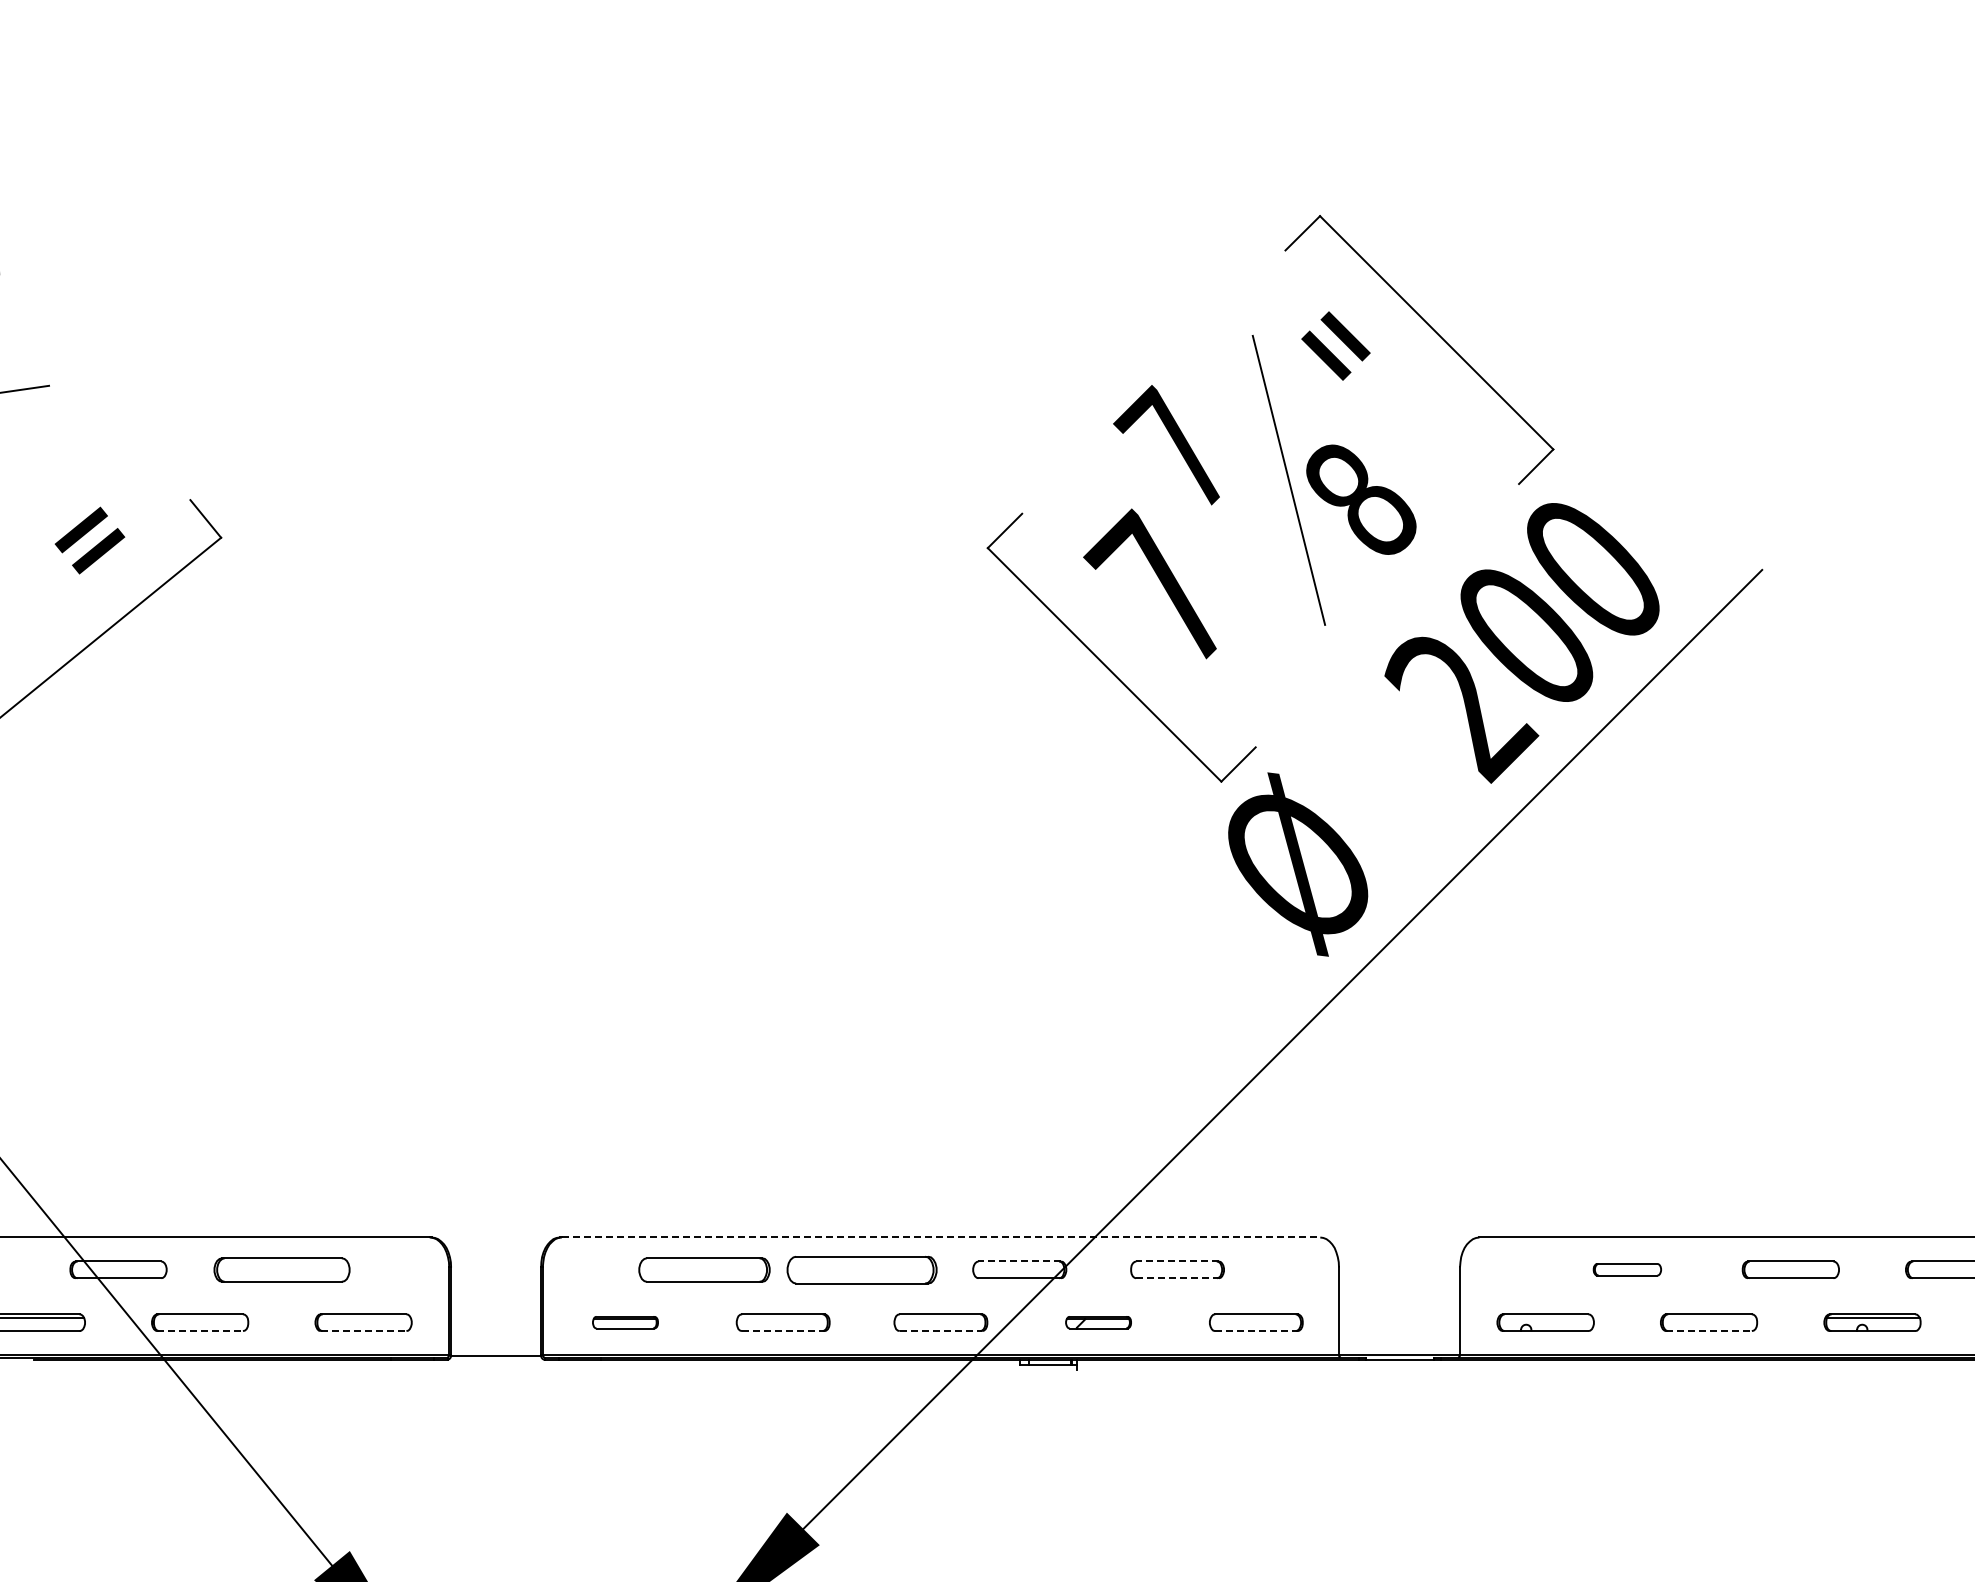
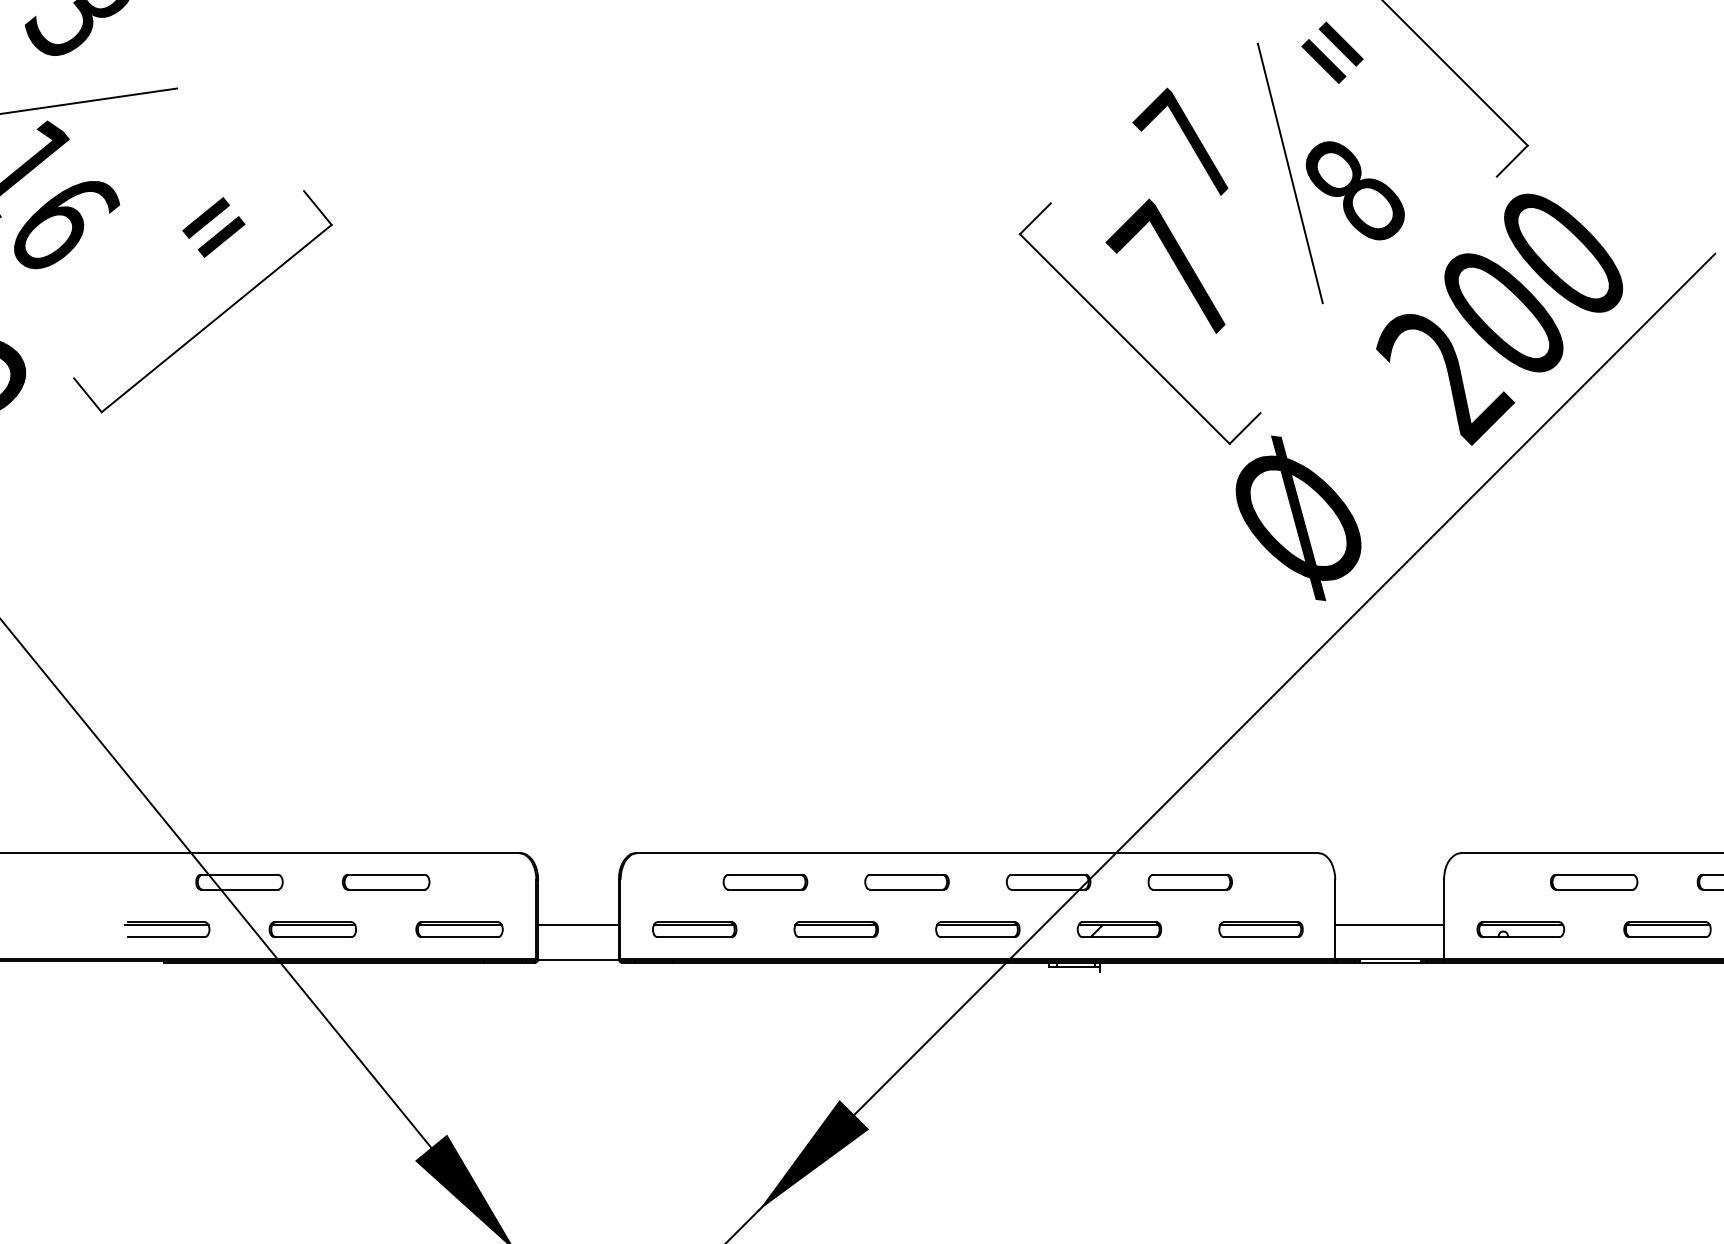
line: (941, 1237) -> (978, 853), dashed -> solid
line: (1019, 1261) -> (1048, 874), dashed -> solid
line: (1176, 1261) -> (1189, 874), dashed -> solid
part: (281, 1269) -> (385, 881), size x0.71
part: (703, 1269) -> (764, 881), size x0.71
part: (861, 1269) -> (906, 881), size x0.62
part: (1627, 1269) -> (1594, 881), size x1.43
line: (1177, 1278) -> (1190, 889), dashed -> solid
line: (200, 1317) -> (313, 924), added
line: (364, 1317) -> (460, 924), added
line: (496, 1317) -> (578, 924), added
line: (782, 1317) -> (835, 924), added
line: (939, 1317) -> (976, 924), added
line: (1255, 1317) -> (1260, 924), added
line: (1399, 1317) -> (1389, 924), added
line: (1546, 1317) -> (1521, 924), added
line: (1709, 1317) -> (1667, 924), added
part: (625, 1322) -> (694, 929), size x1.43
part: (1098, 1322) -> (1119, 929), size x1.43
line: (200, 1331) -> (313, 937), dashed -> solid
line: (363, 1331) -> (459, 937), dashed -> solid
line: (783, 1331) -> (836, 937), dashed -> solid
line: (941, 1331) -> (978, 937), dashed -> solid
line: (1256, 1331) -> (1261, 937), dashed -> solid
line: (1709, 1331) -> (1667, 937), dashed -> solid

